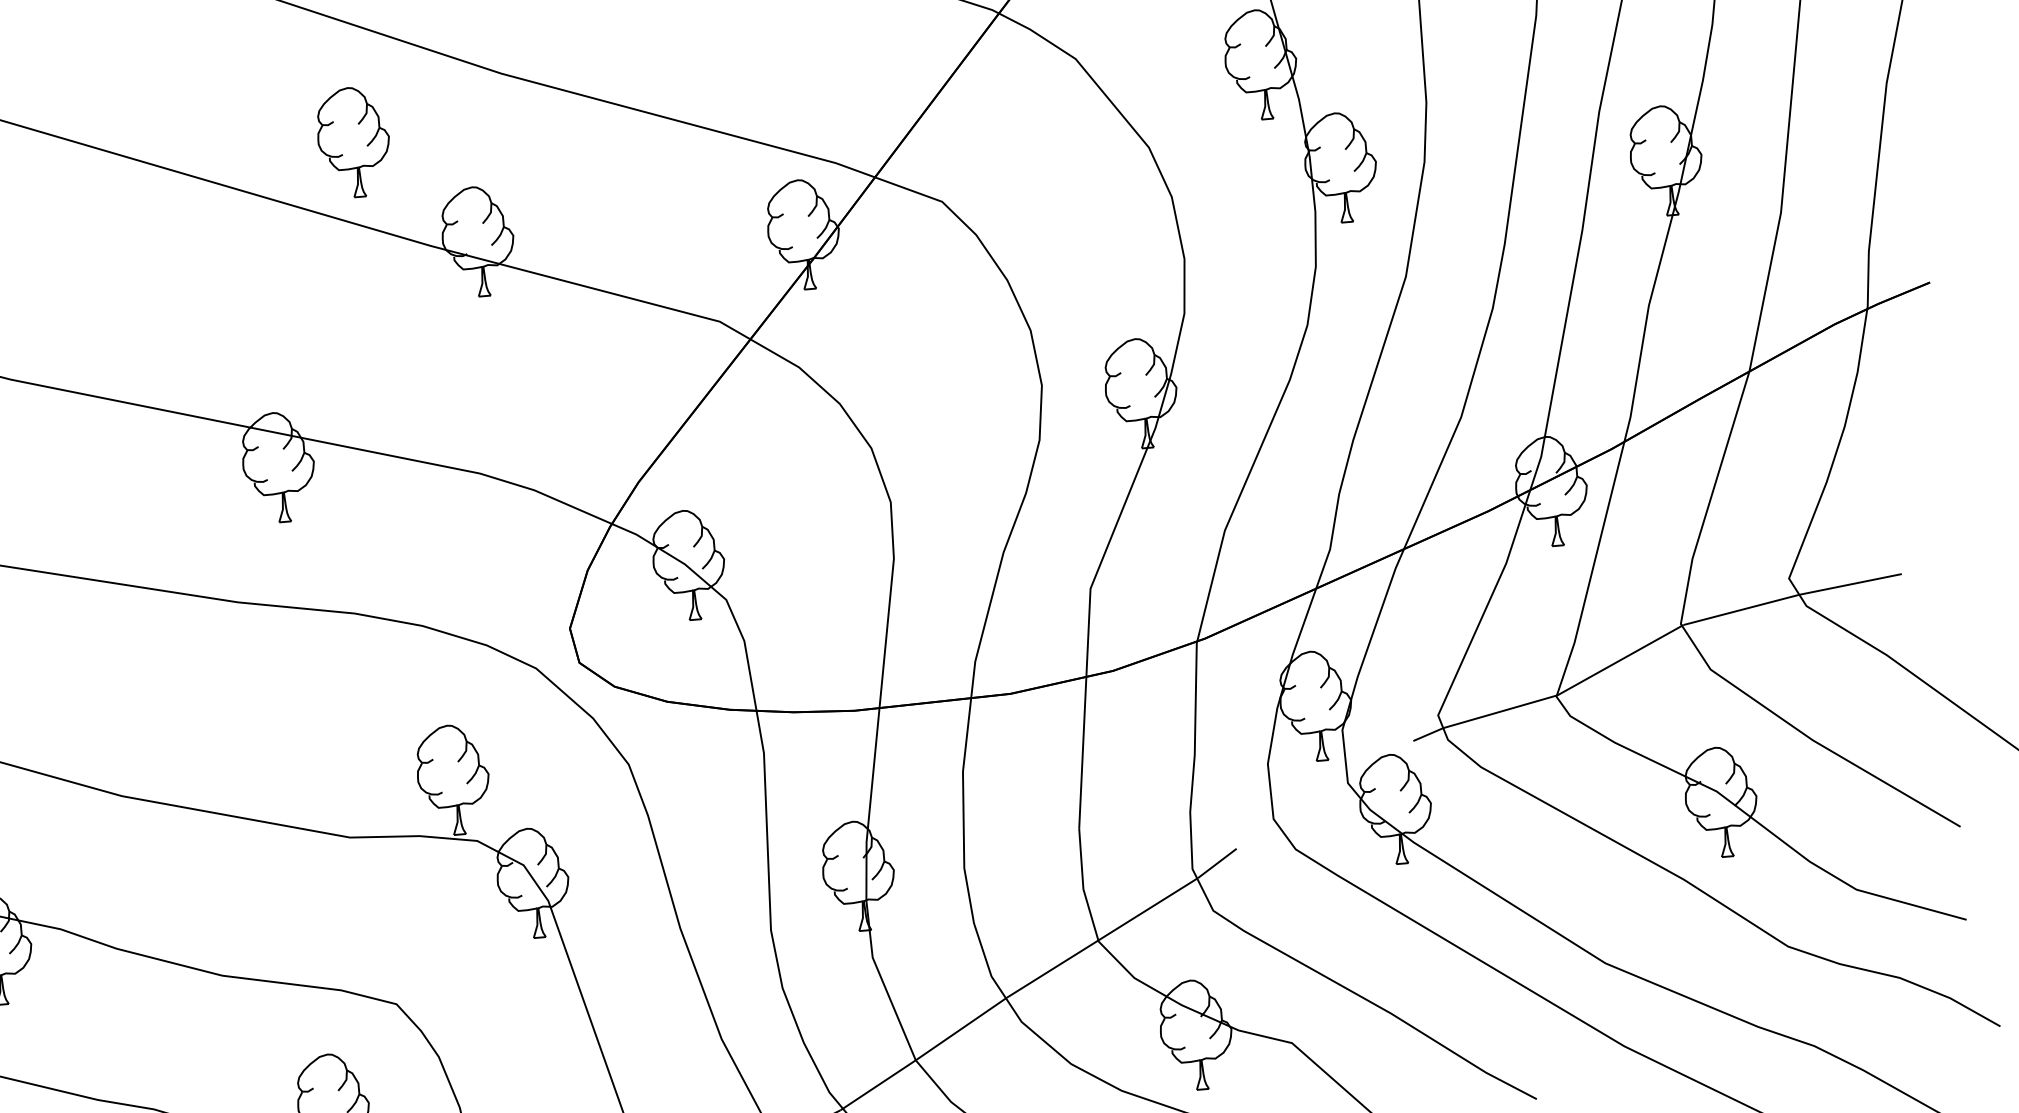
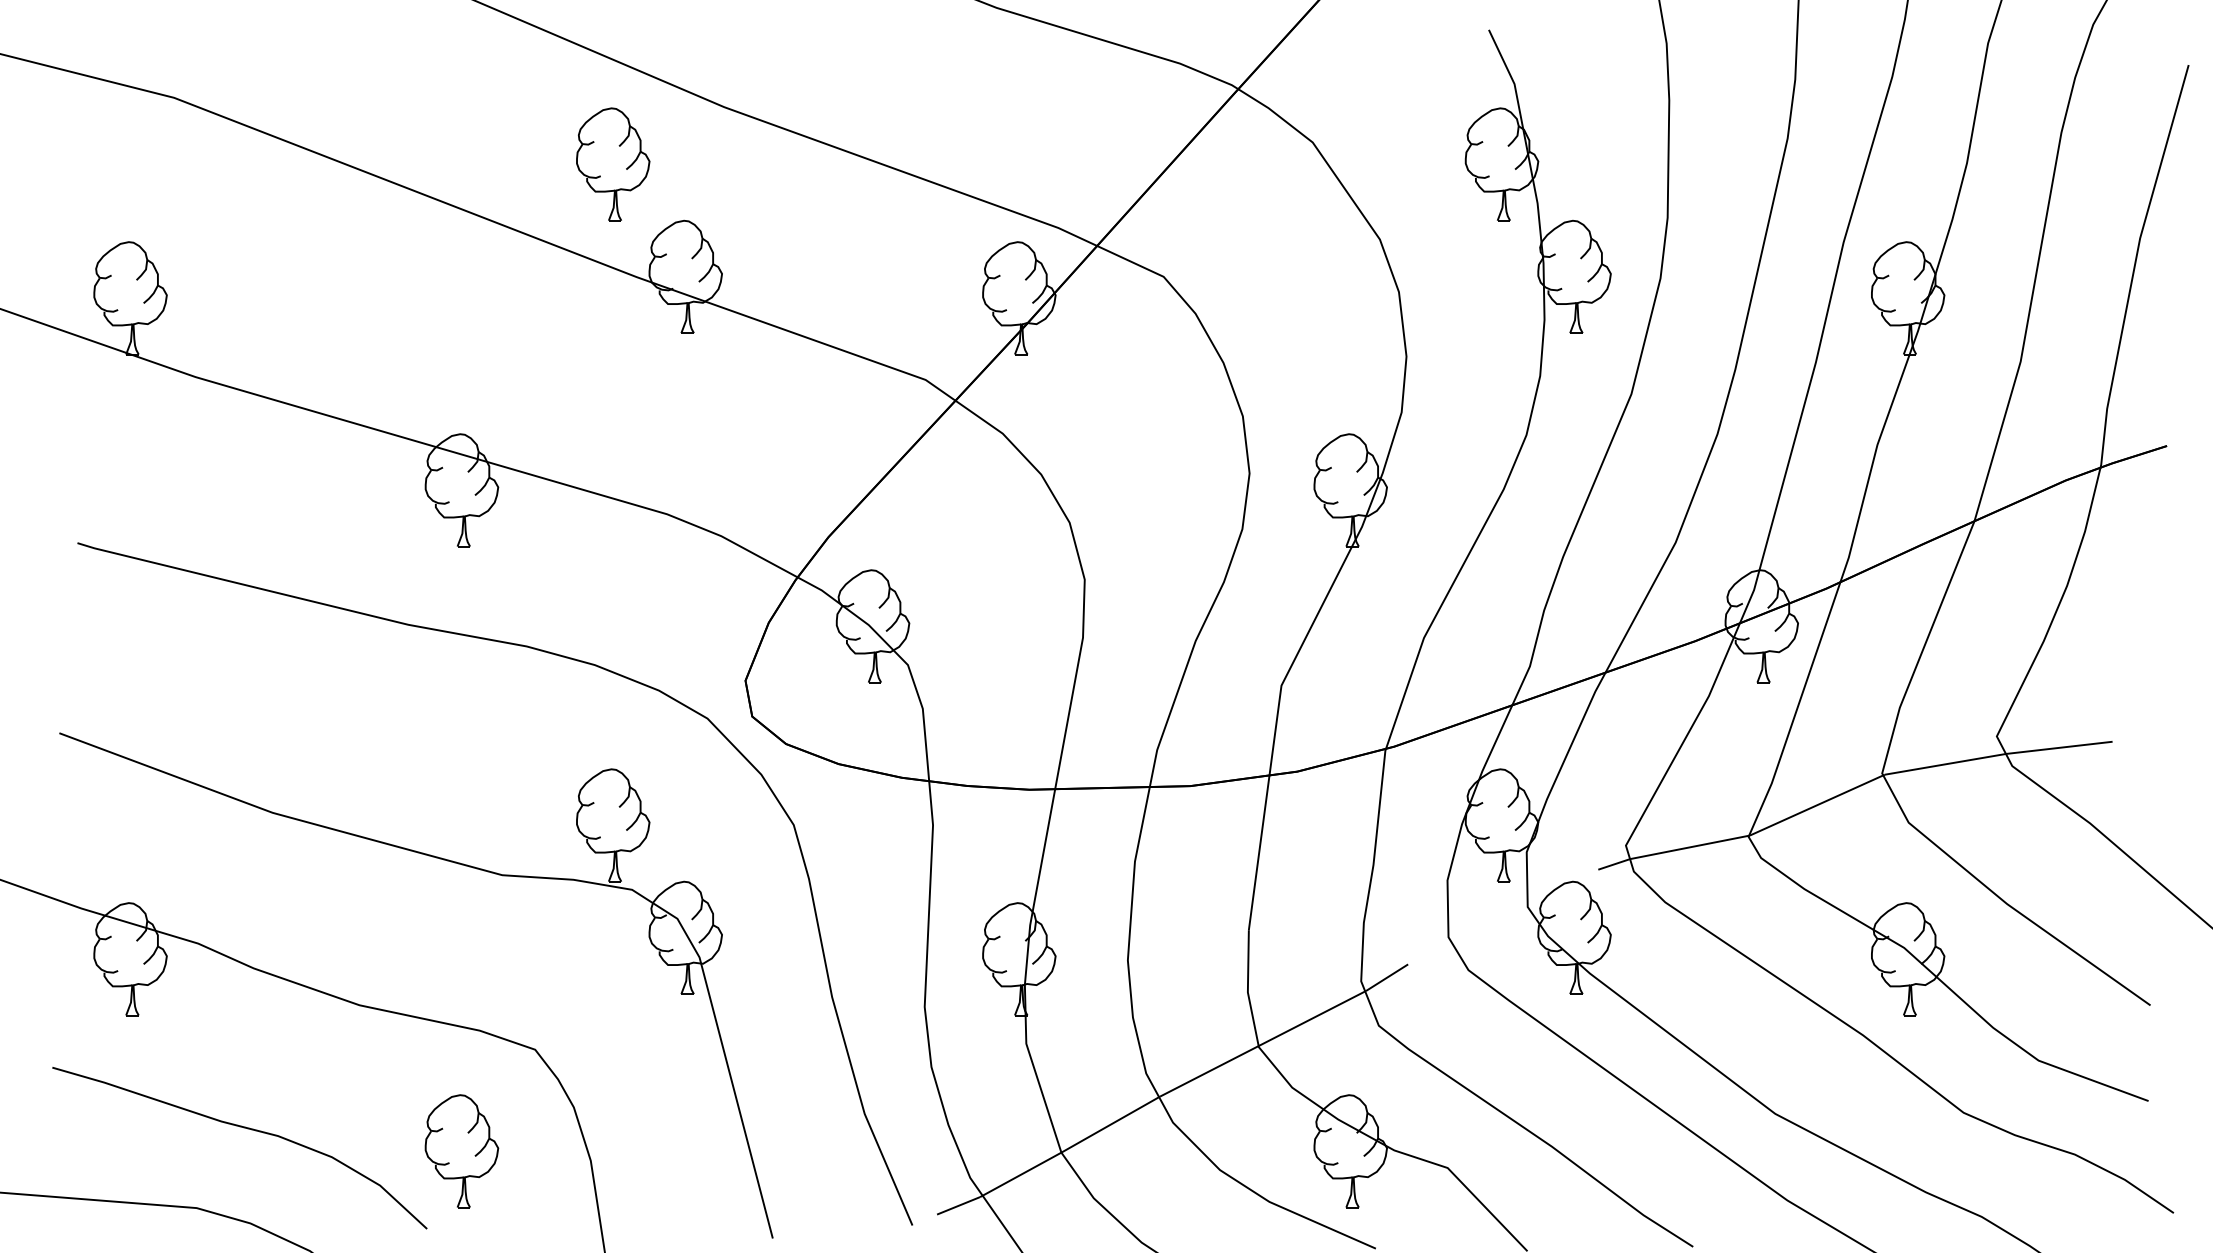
part: (354, 142) -> (613, 164), moved

